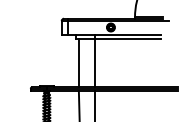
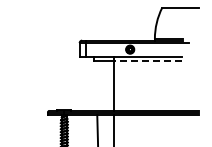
line: (128, 39) -> (148, 61), solid -> dashed
line: (79, 62) -> (97, 85), removed

